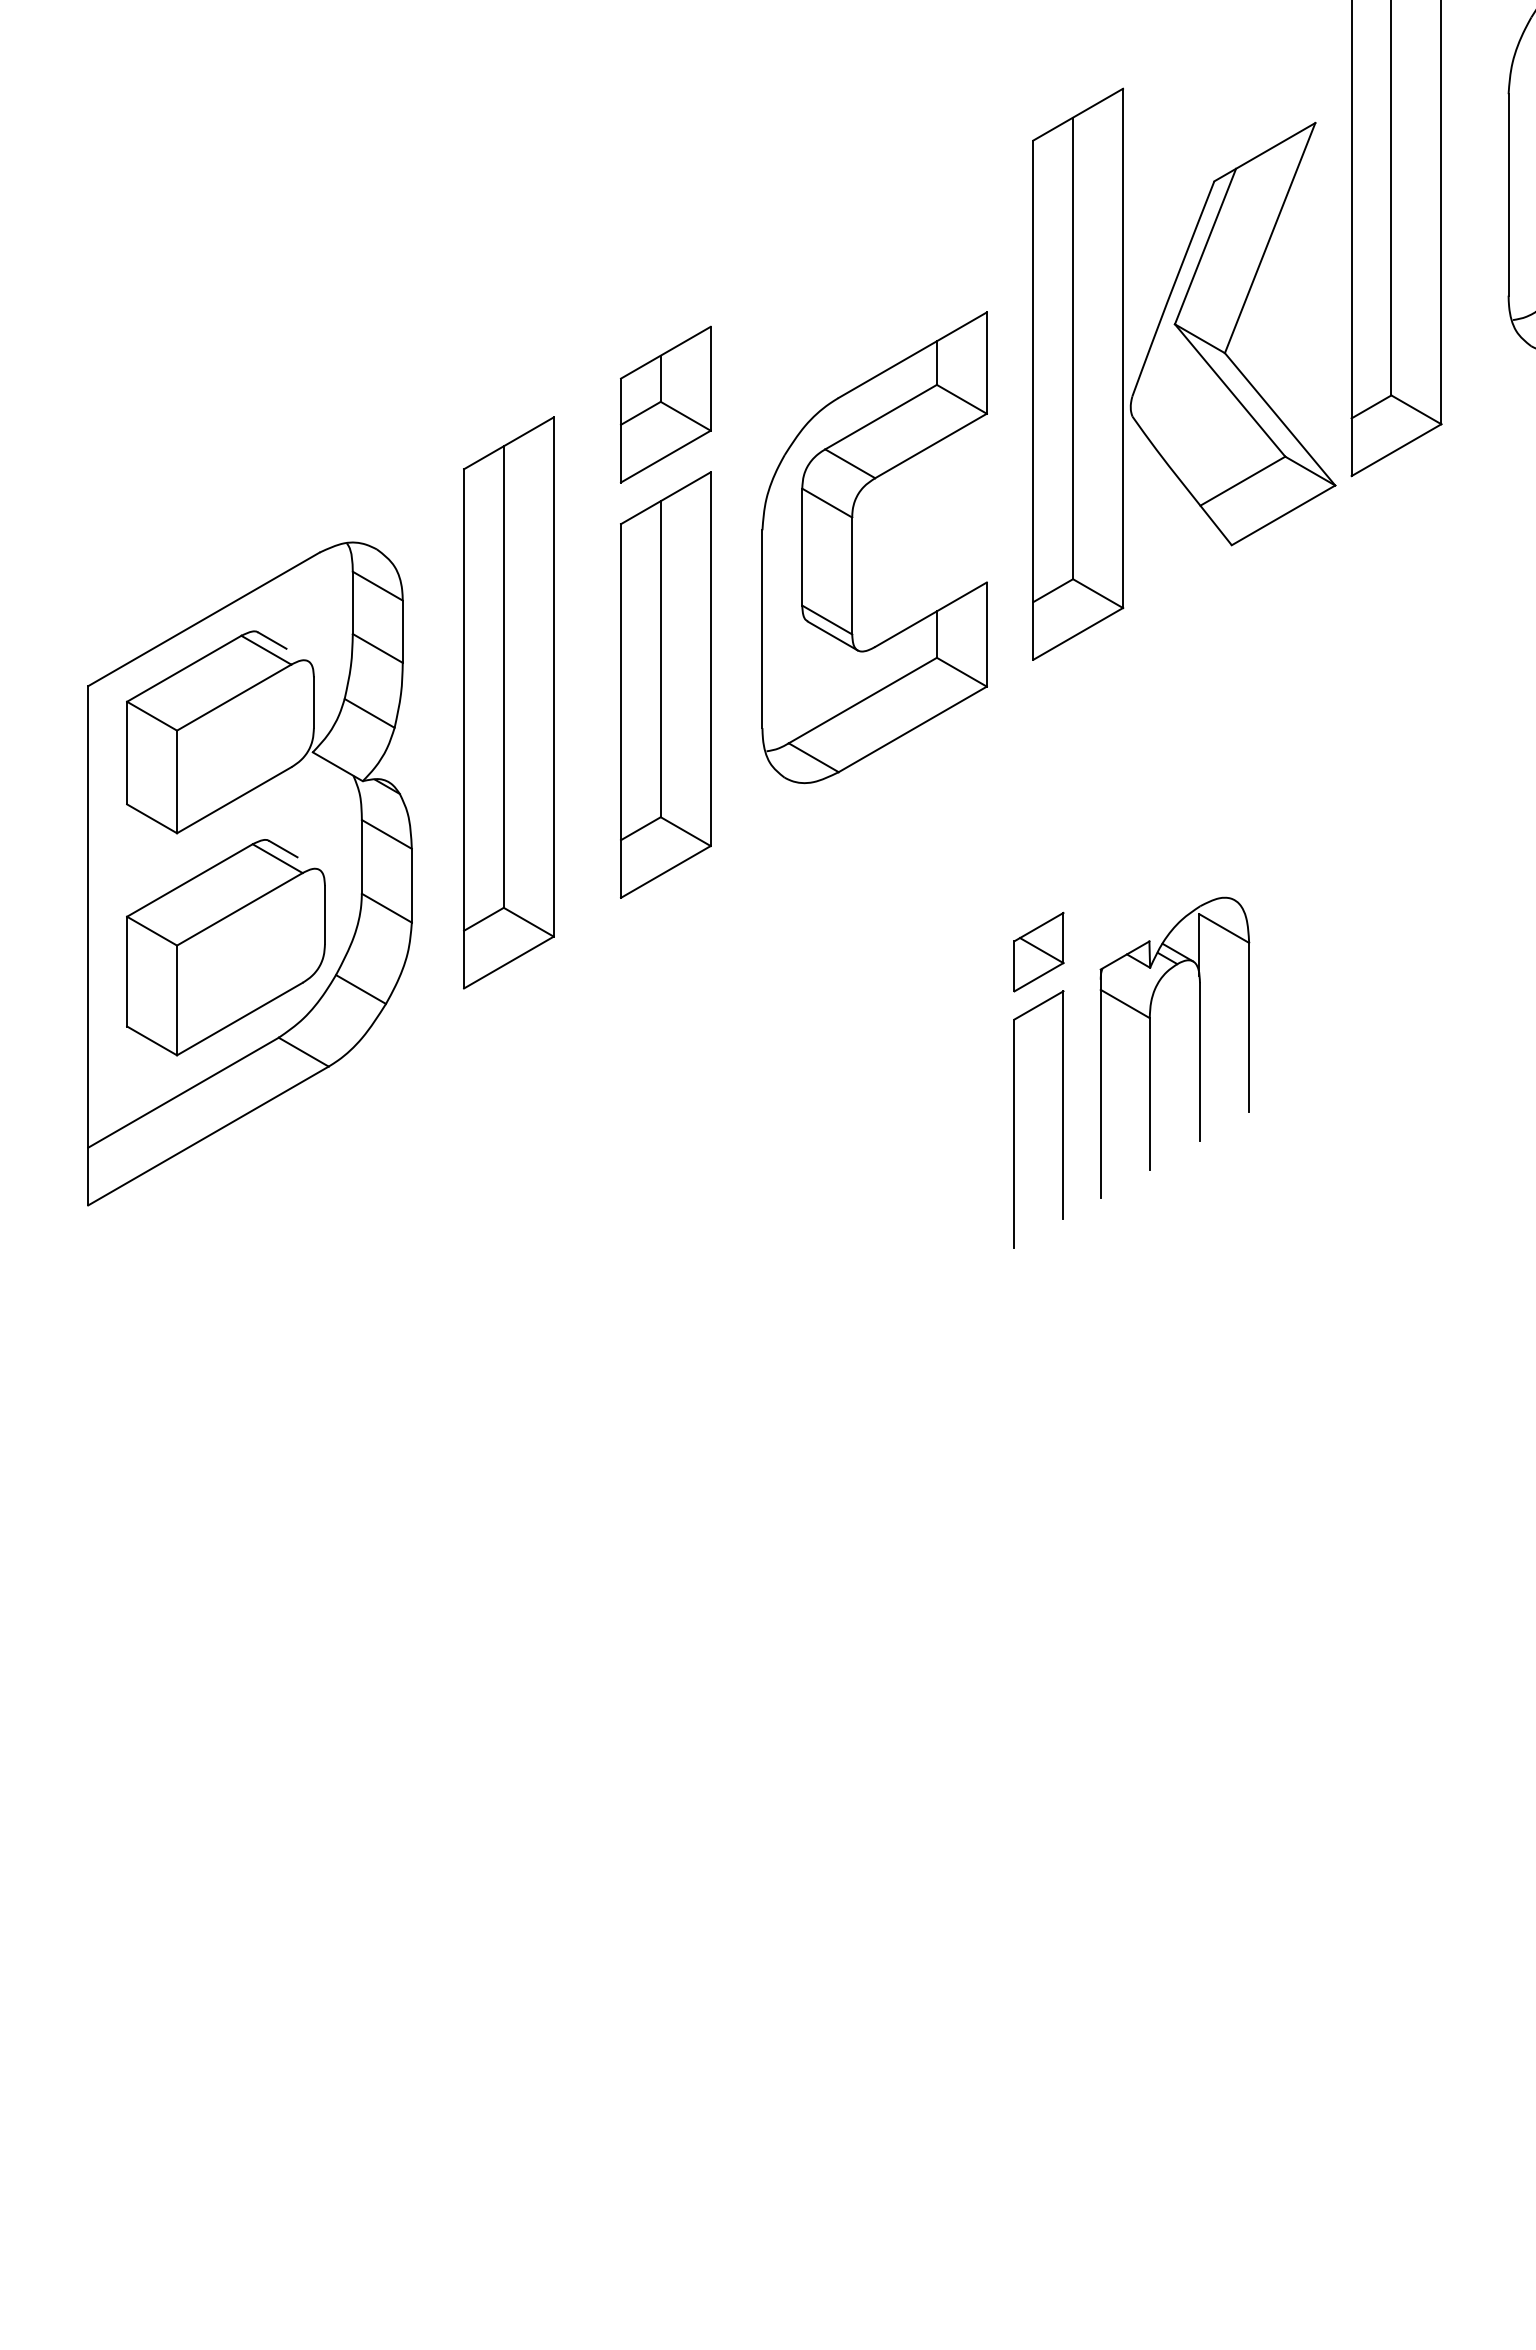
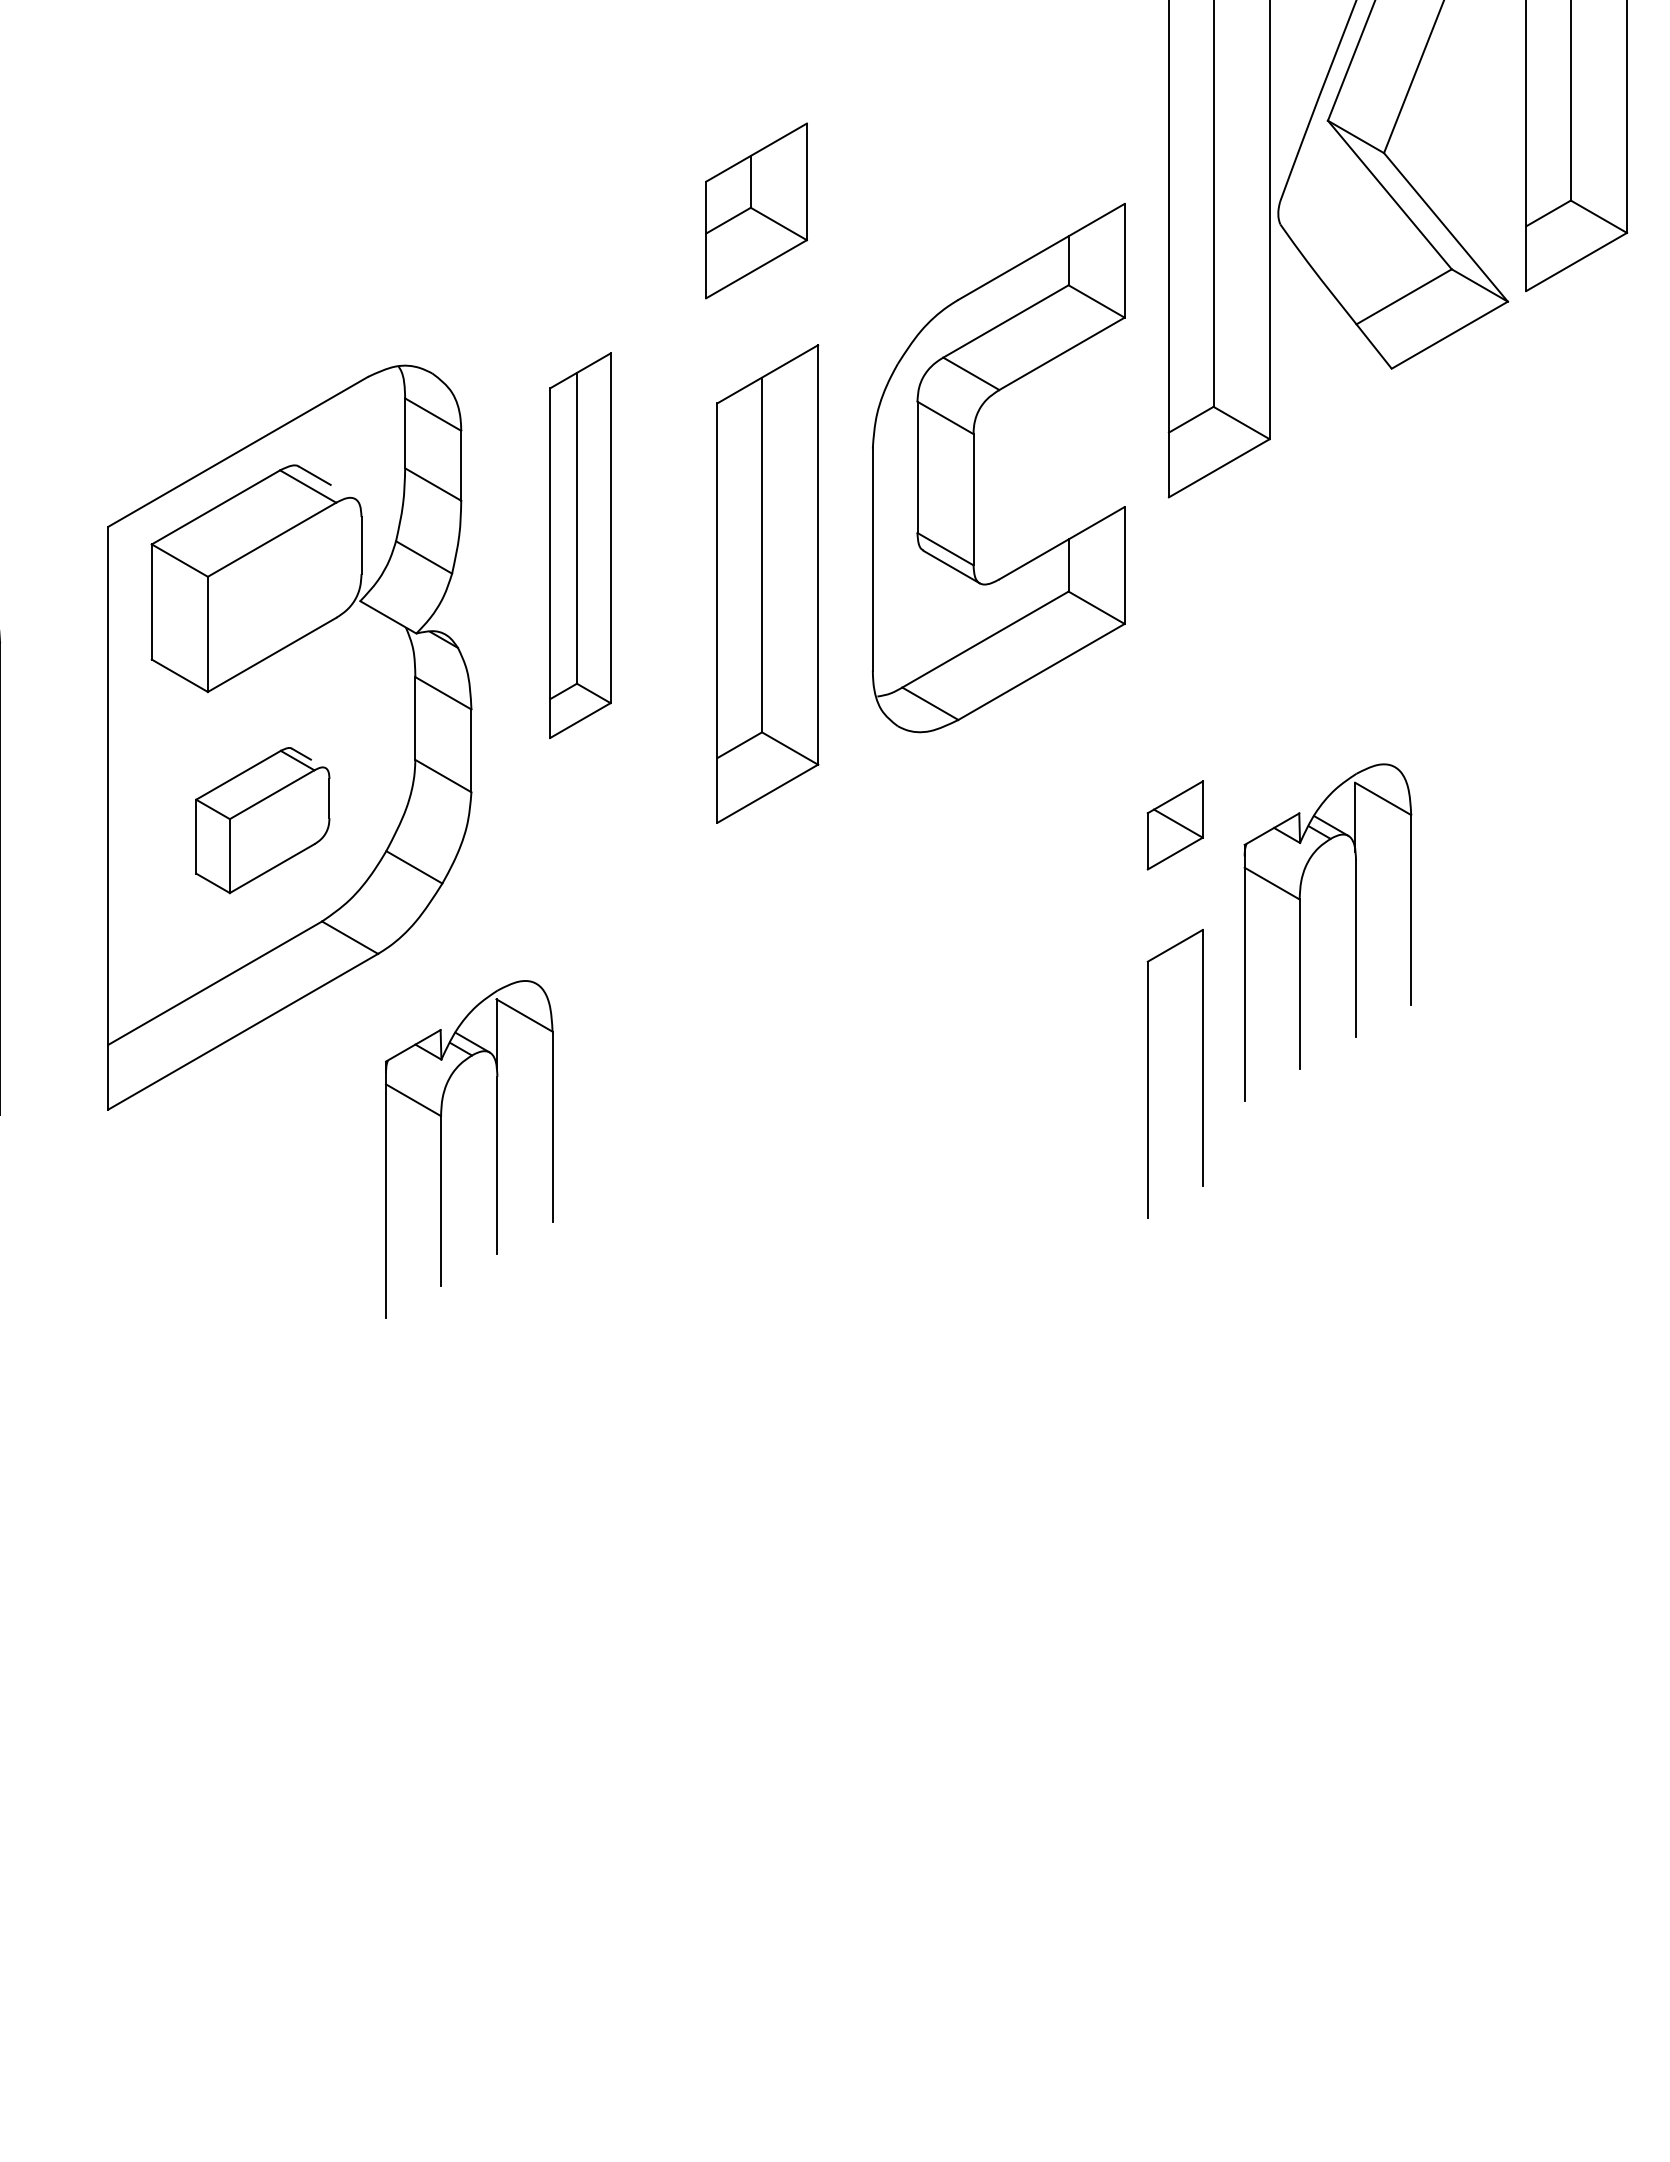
part: (852, 547) -> (973, 467), moved
part: (665, 684) -> (767, 583), moved
part: (508, 702) -> (579, 545), size x0.6
part: (225, 947) -> (262, 820), size x0.6
part: (1014, 1119) -> (1147, 1073), moved
part: (385, 1240) -> (441, 1149), added

